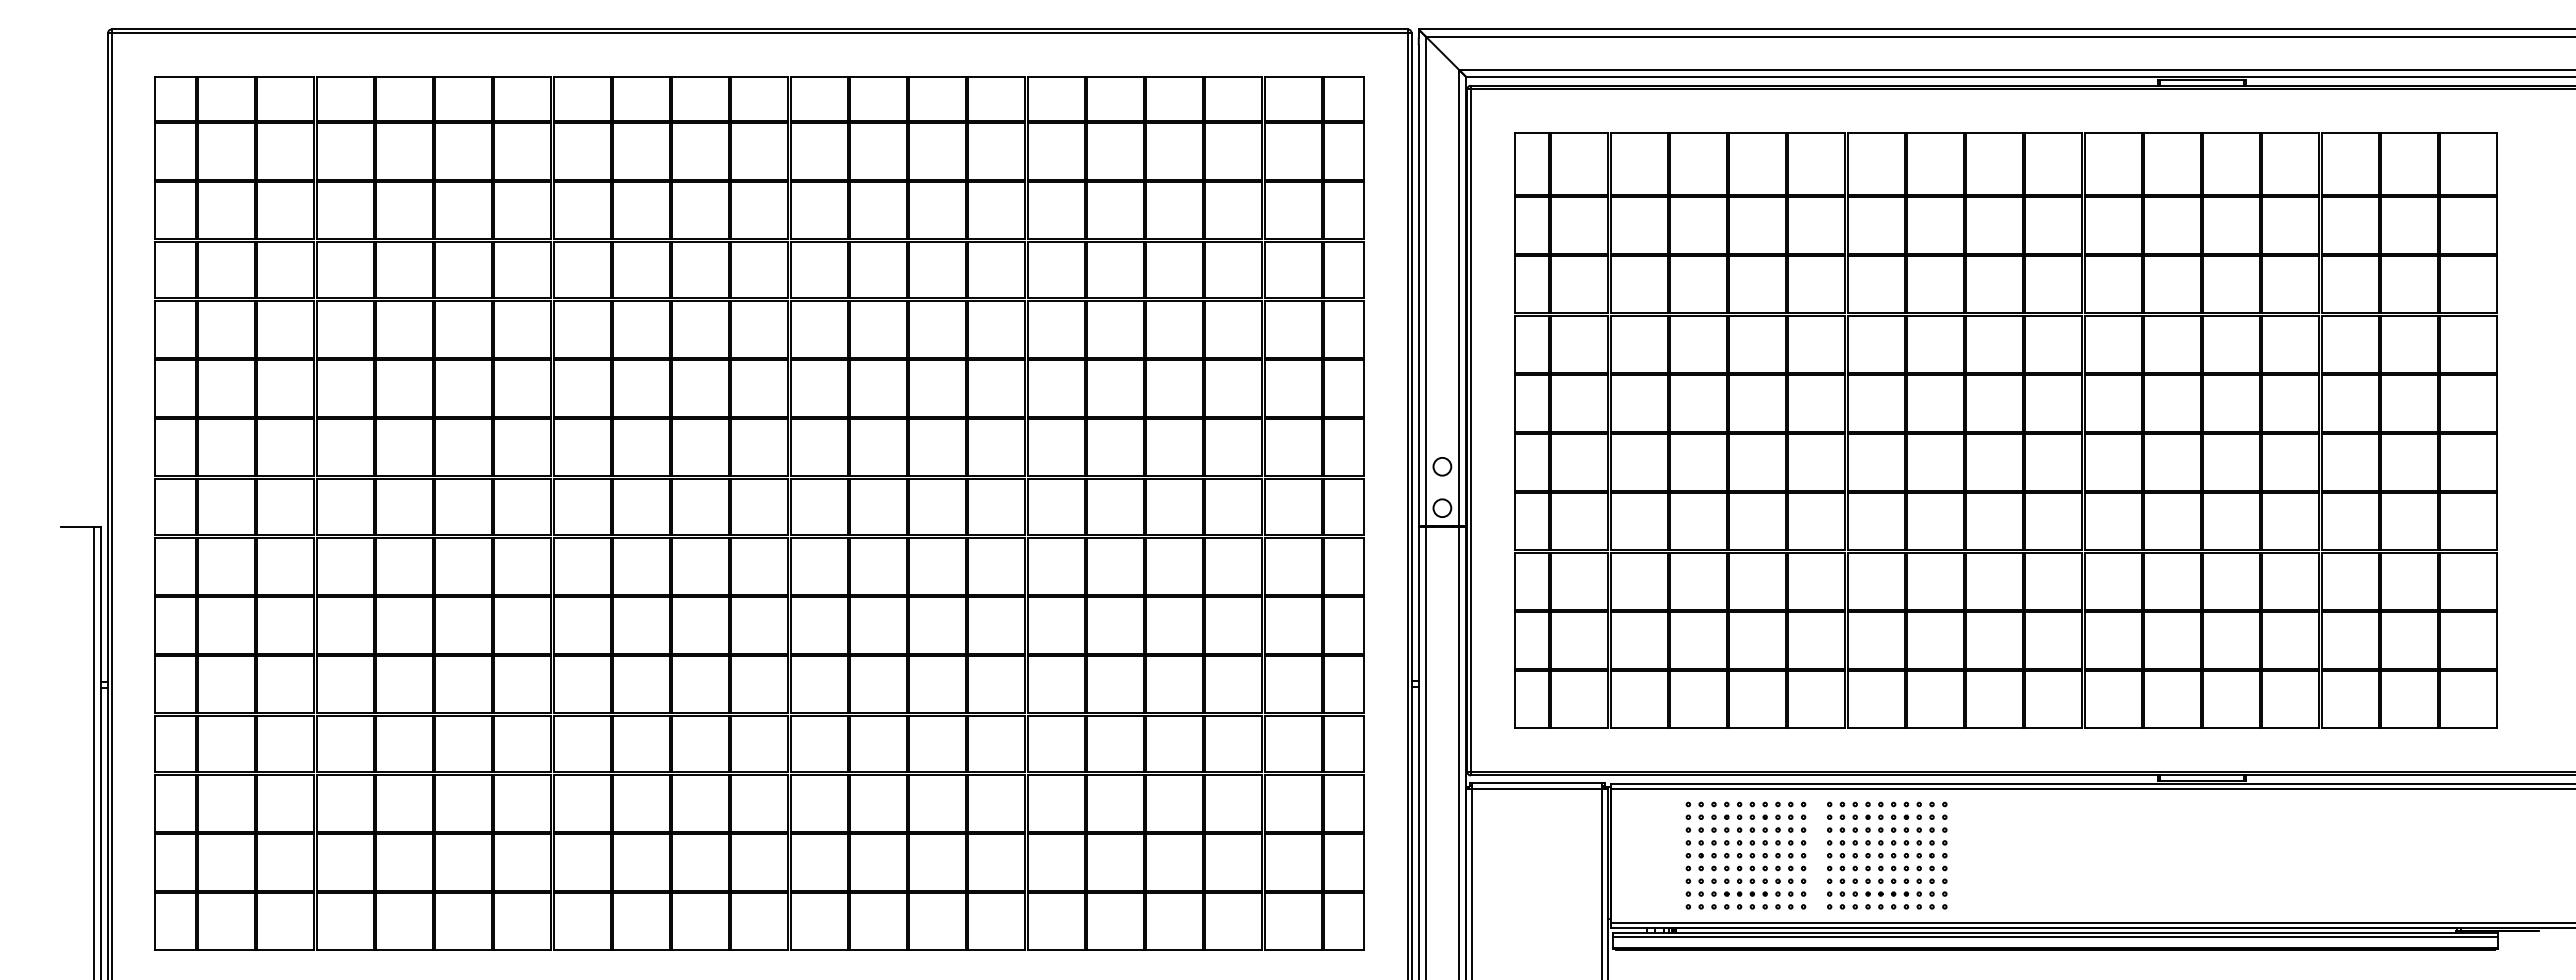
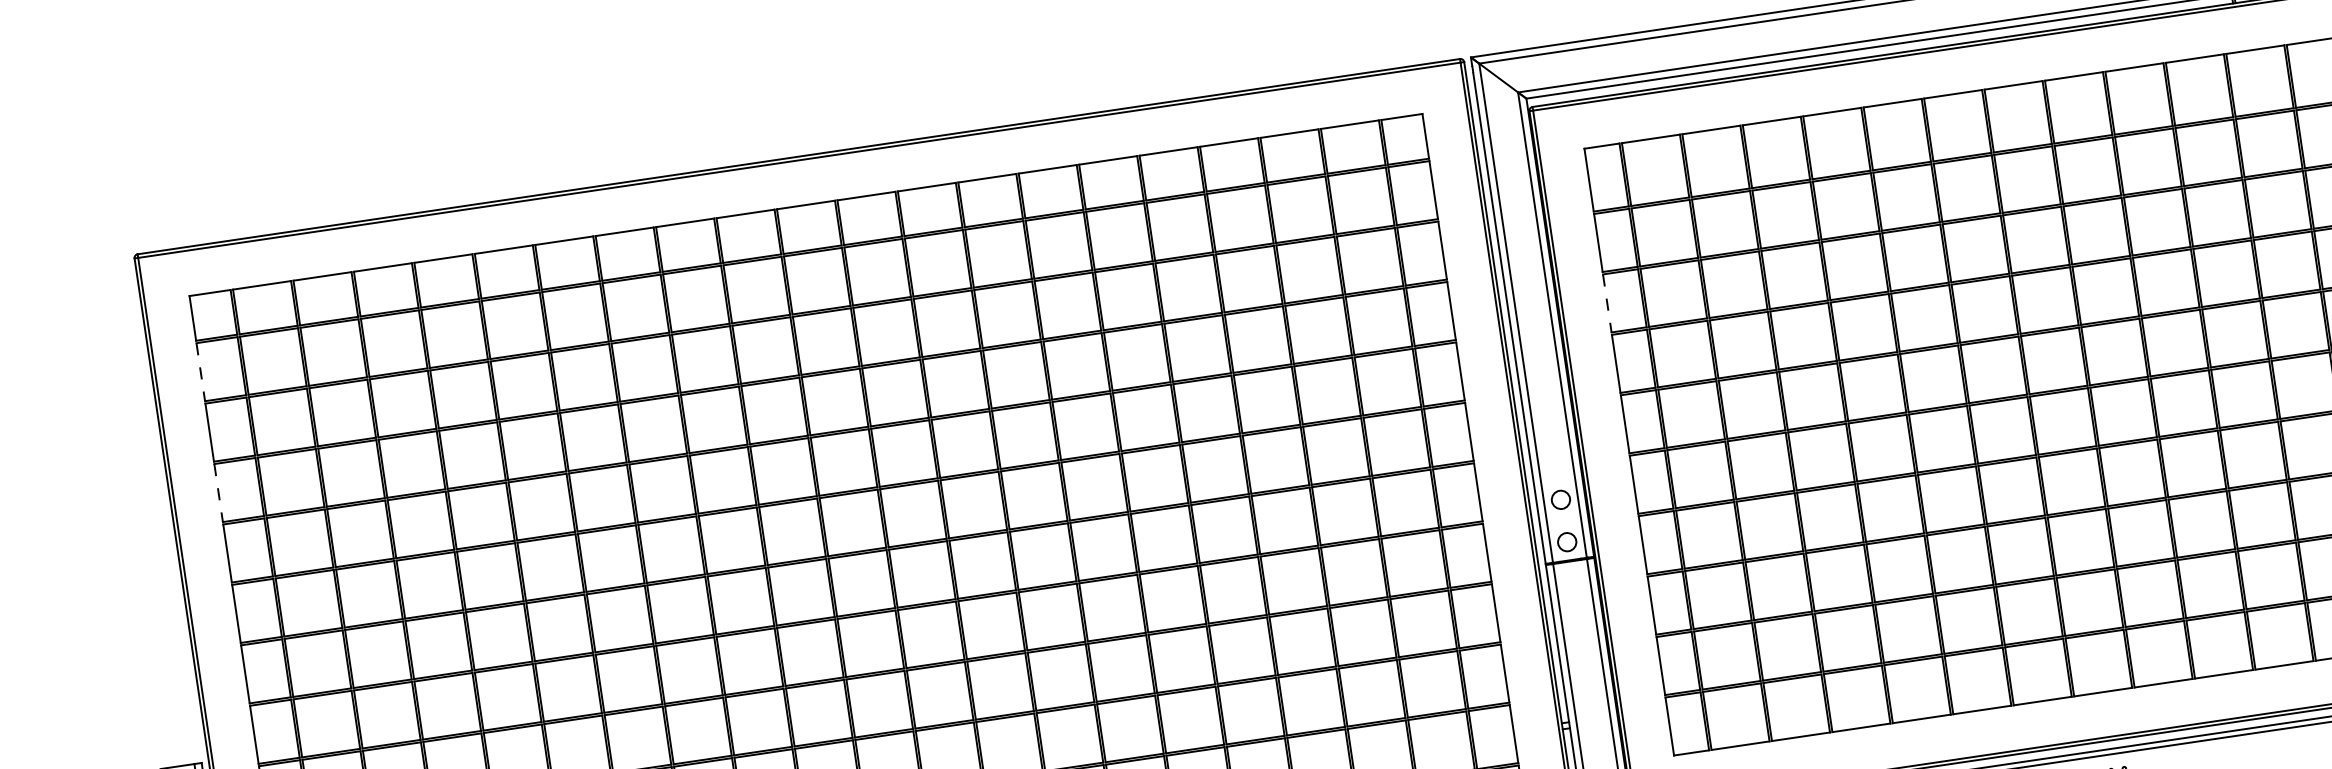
line: (155, 152) -> (200, 373), solid -> dashed
line: (155, 270) -> (218, 493), solid -> dashed
line: (1514, 285) -> (1607, 304), solid -> dashed

